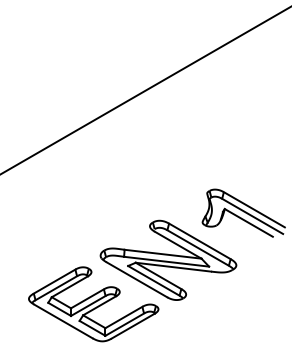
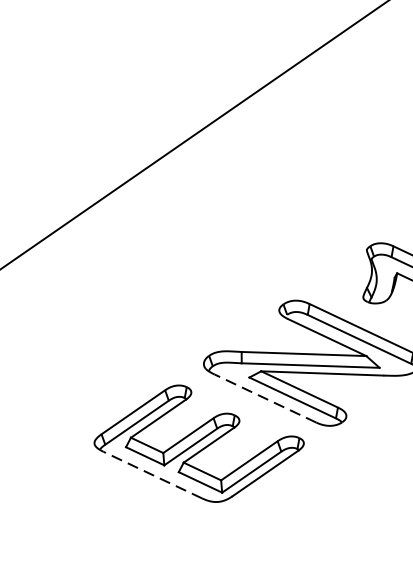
line: (136, 279) -> (264, 398), solid -> dashed
line: (63, 321) -> (152, 475), solid -> dashed

